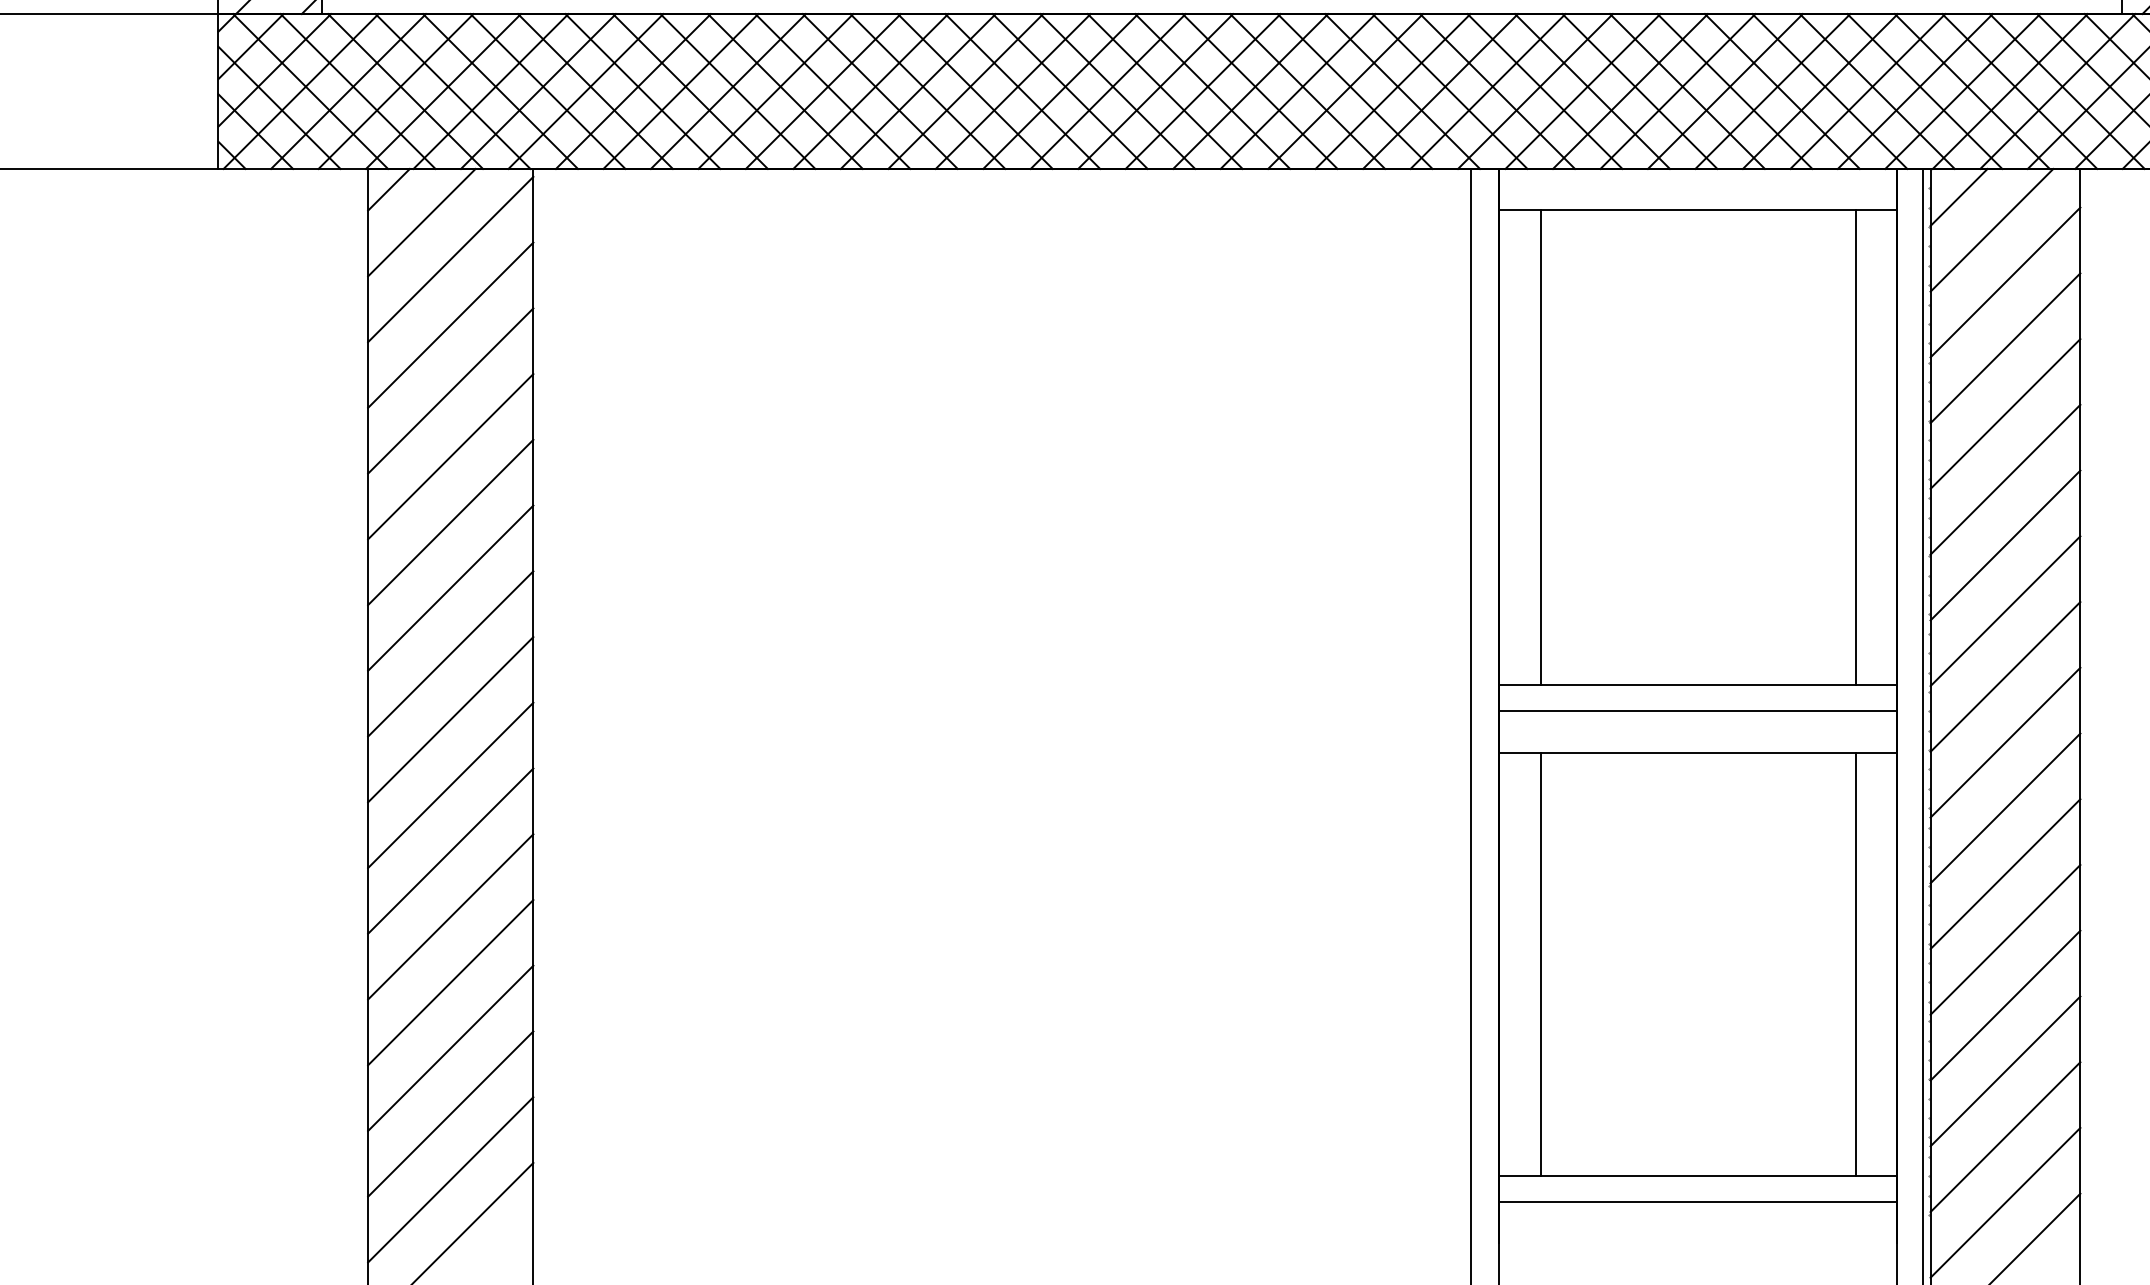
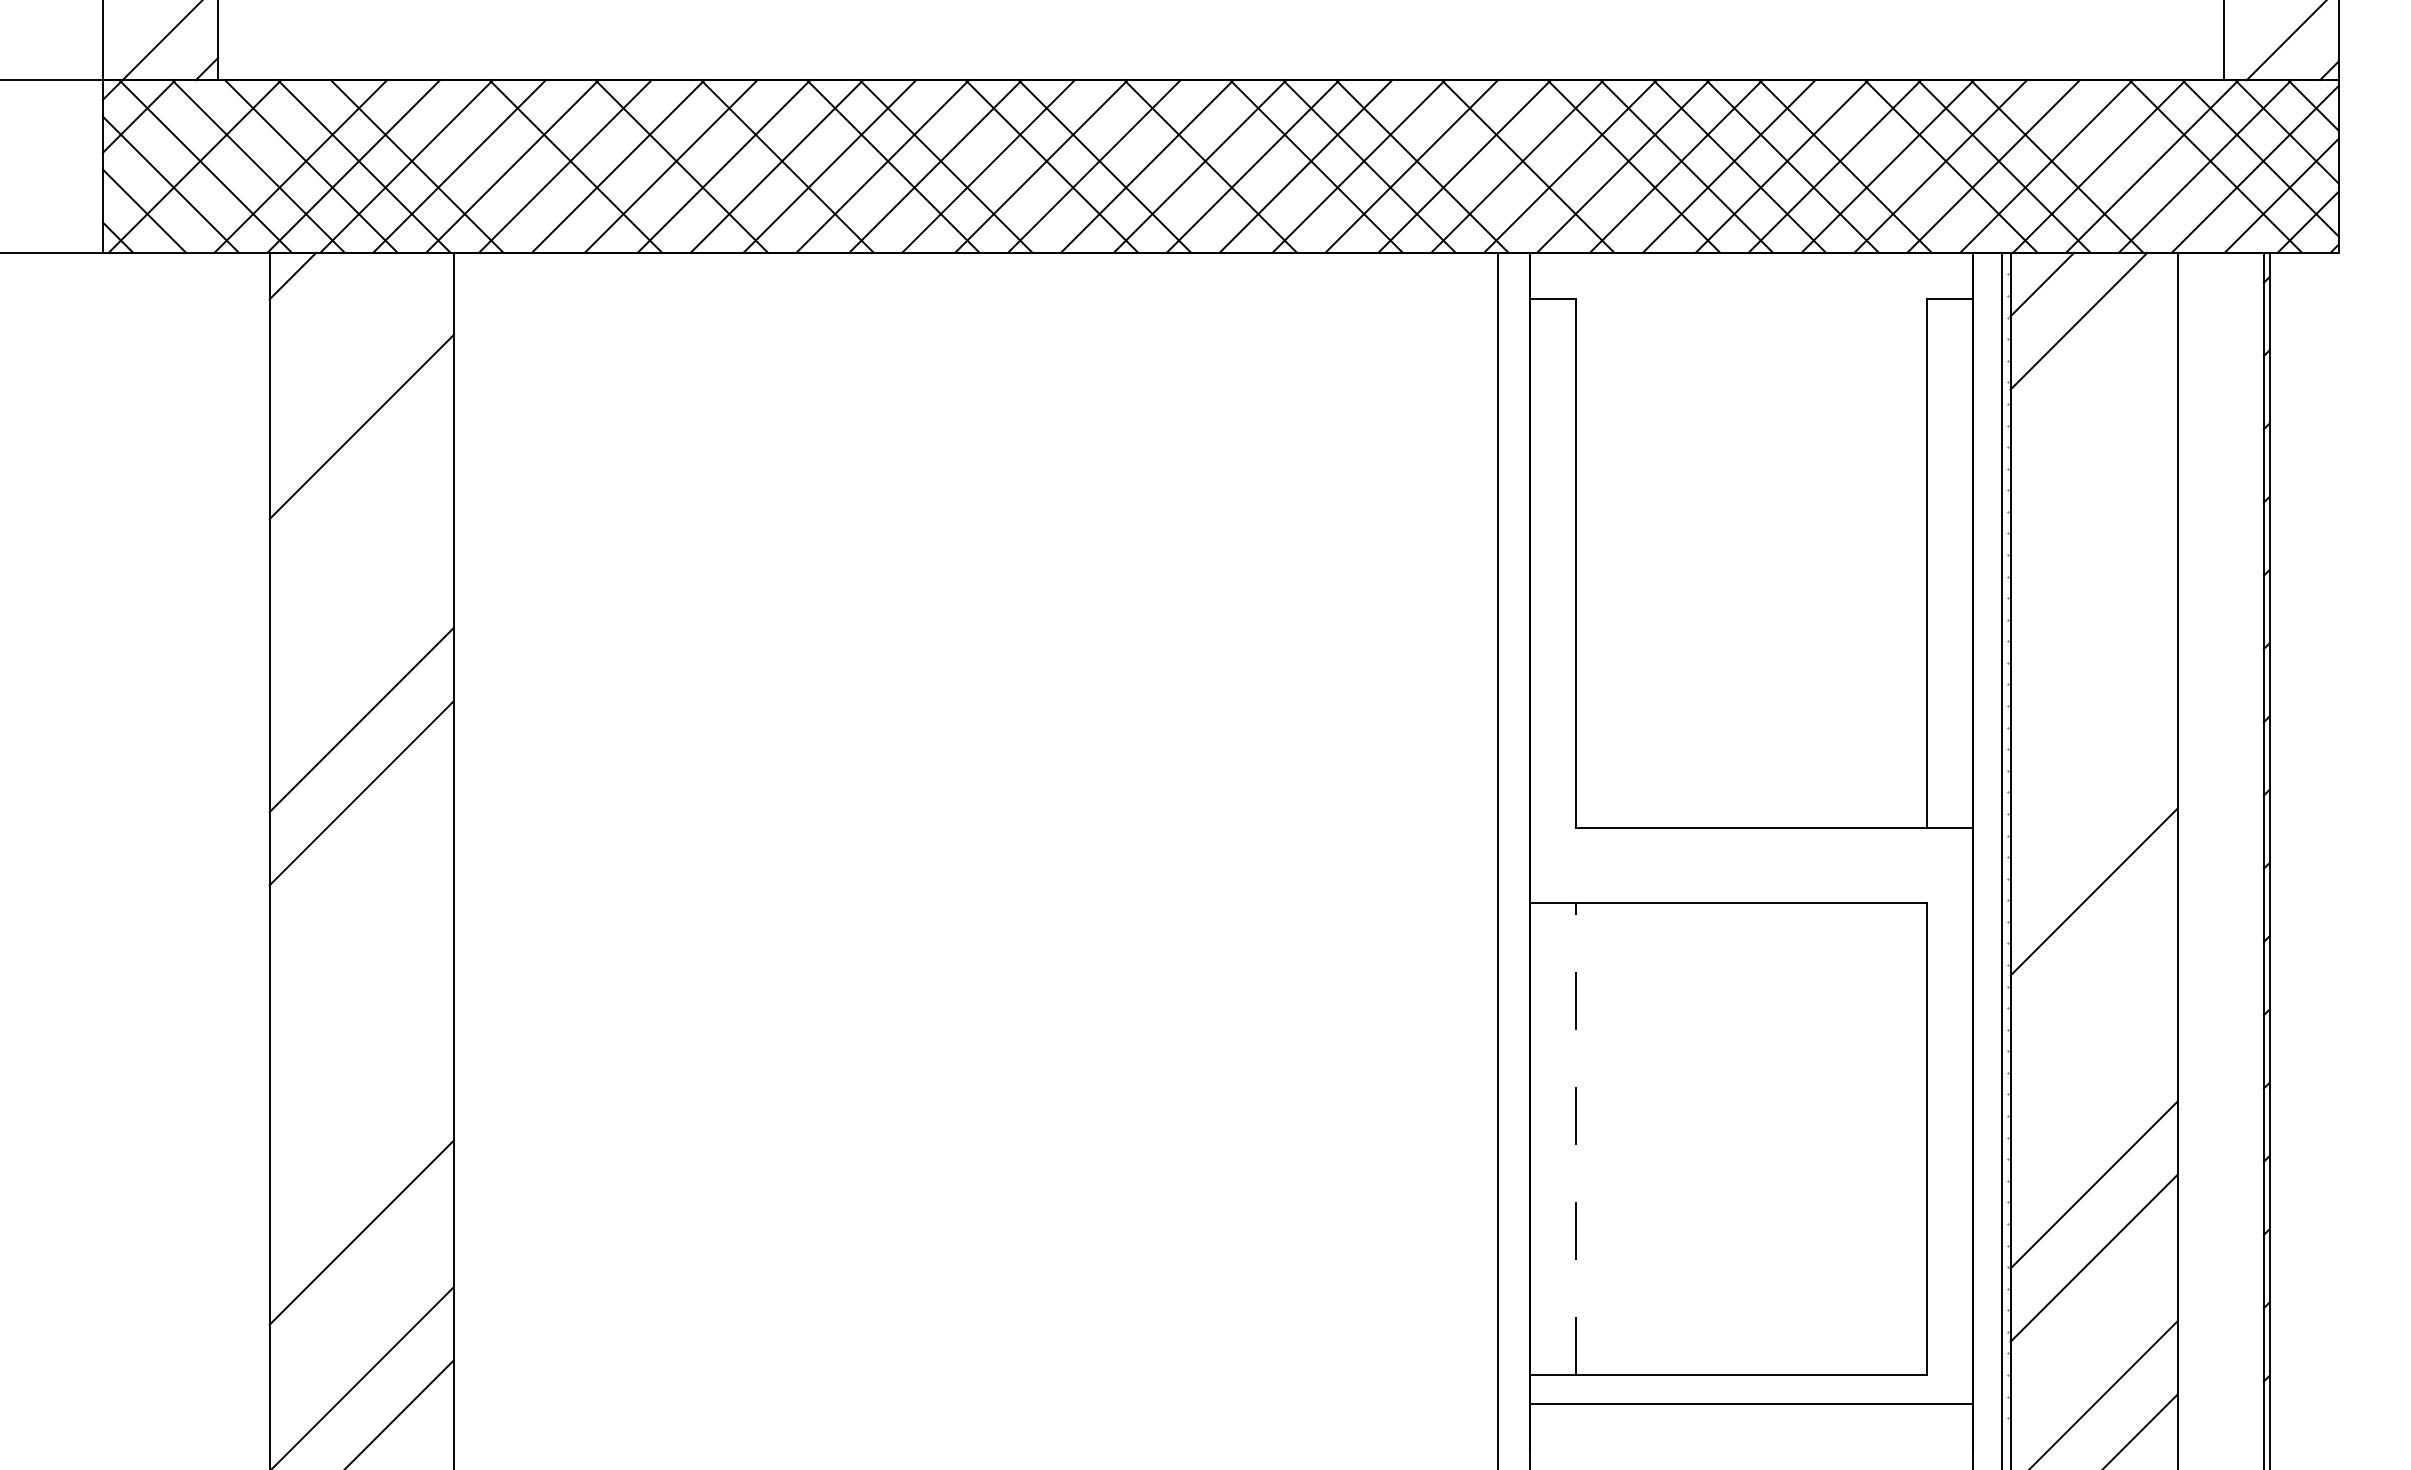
line: (274, 69) -> (165, 142), removed
line: (348, 91) -> (247, 166), removed
line: (547, 91) -> (469, 166), removed
line: (594, 91) -> (522, 166), removed
line: (690, 91) -> (628, 166), removed
line: (785, 91) -> (734, 166), removed
line: (880, 91) -> (840, 166), removed
line: (1022, 91) -> (998, 166), removed
line: (1164, 91) -> (1157, 166), removed
line: (1260, 91) -> (1263, 166), removed
line: (1449, 91) -> (1474, 166), removed
line: (1544, 91) -> (1580, 166), removed
line: (1829, 91) -> (1898, 166), removed
line: (2019, 91) -> (2109, 166), removed
line: (2066, 91) -> (2162, 166), removed
line: (1698, 209) -> (1751, 298), removed
line: (421, 222) -> (329, 312), removed
line: (450, 259) -> (361, 353), removed
line: (2004, 281) -> (2093, 378), removed
line: (2004, 348) -> (2093, 452), removed
line: (450, 391) -> (361, 500), removed
line: (2004, 413) -> (2093, 525), removed
line: (450, 456) -> (361, 573), removed
line: (2004, 479) -> (2093, 598), removed
line: (450, 522) -> (361, 646), removed
line: (2004, 544) -> (2093, 671), removed
line: (2004, 611) -> (2093, 745), removed
line: (2004, 676) -> (2093, 818), removed
line: (1520, 685) -> (1553, 828), removed
line: (1698, 711) -> (1751, 857), removed
line: (450, 719) -> (361, 866), removed
line: (1876, 752) -> (1950, 903), removed
line: (450, 785) -> (361, 939), removed
line: (2004, 807) -> (2093, 964), removed
line: (450, 850) -> (361, 1012), removed
line: (2004, 874) -> (2093, 1038), removed
line: (450, 917) -> (361, 1086), removed
line: (2004, 939) -> (2093, 1111), removed
line: (1540, 964) -> (1576, 1139), solid -> dashed
line: (450, 982) -> (361, 1159), removed
line: (450, 1113) -> (361, 1305), removed
line: (2004, 1137) -> (2093, 1331), removed
line: (1876, 1176) -> (1950, 1375), removed

